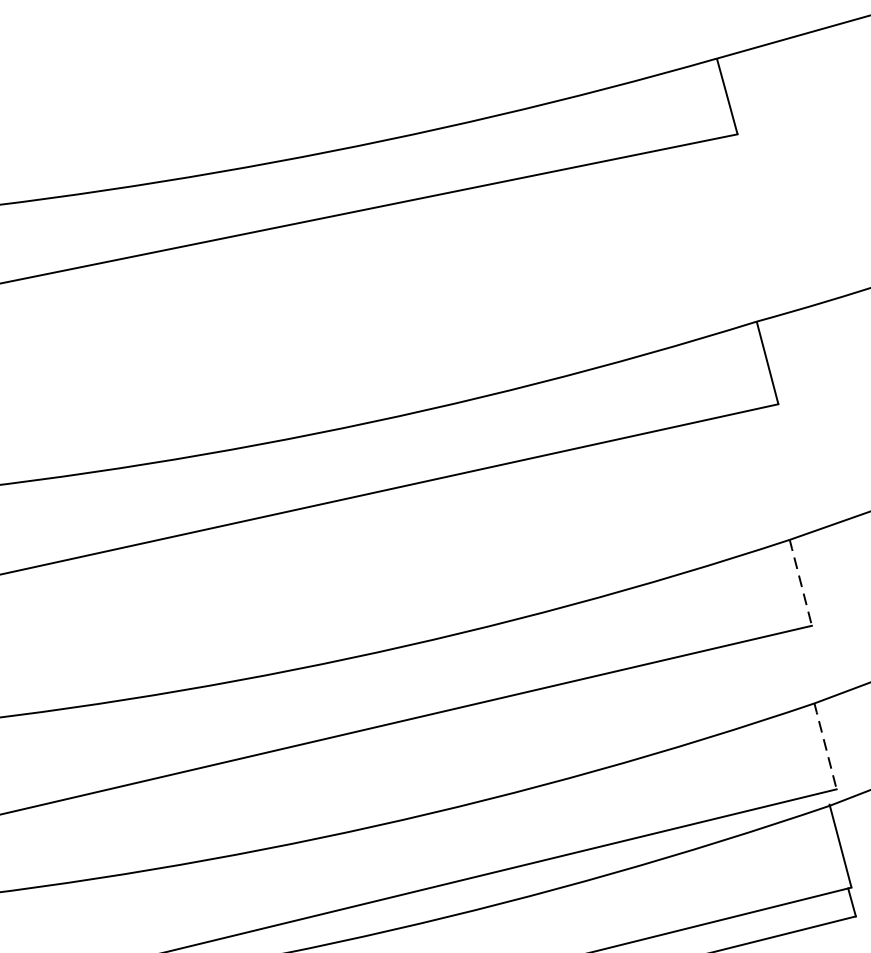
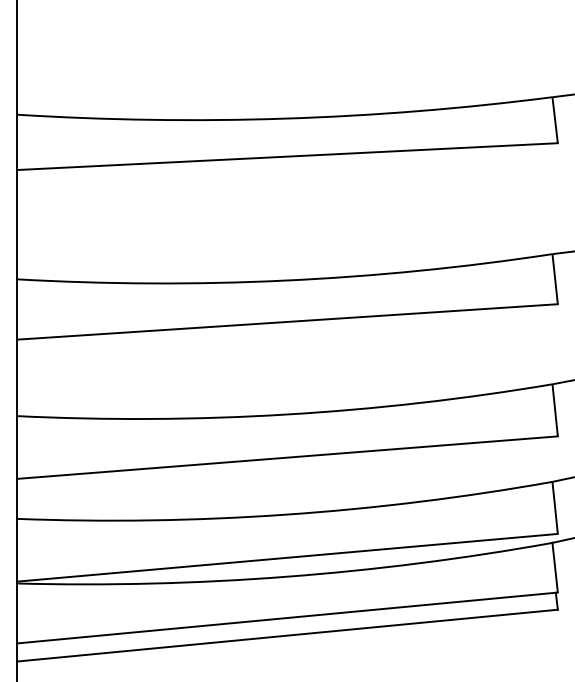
line: (801, 581) -> (555, 409), dashed -> solid
line: (826, 745) -> (555, 507), dashed -> solid

